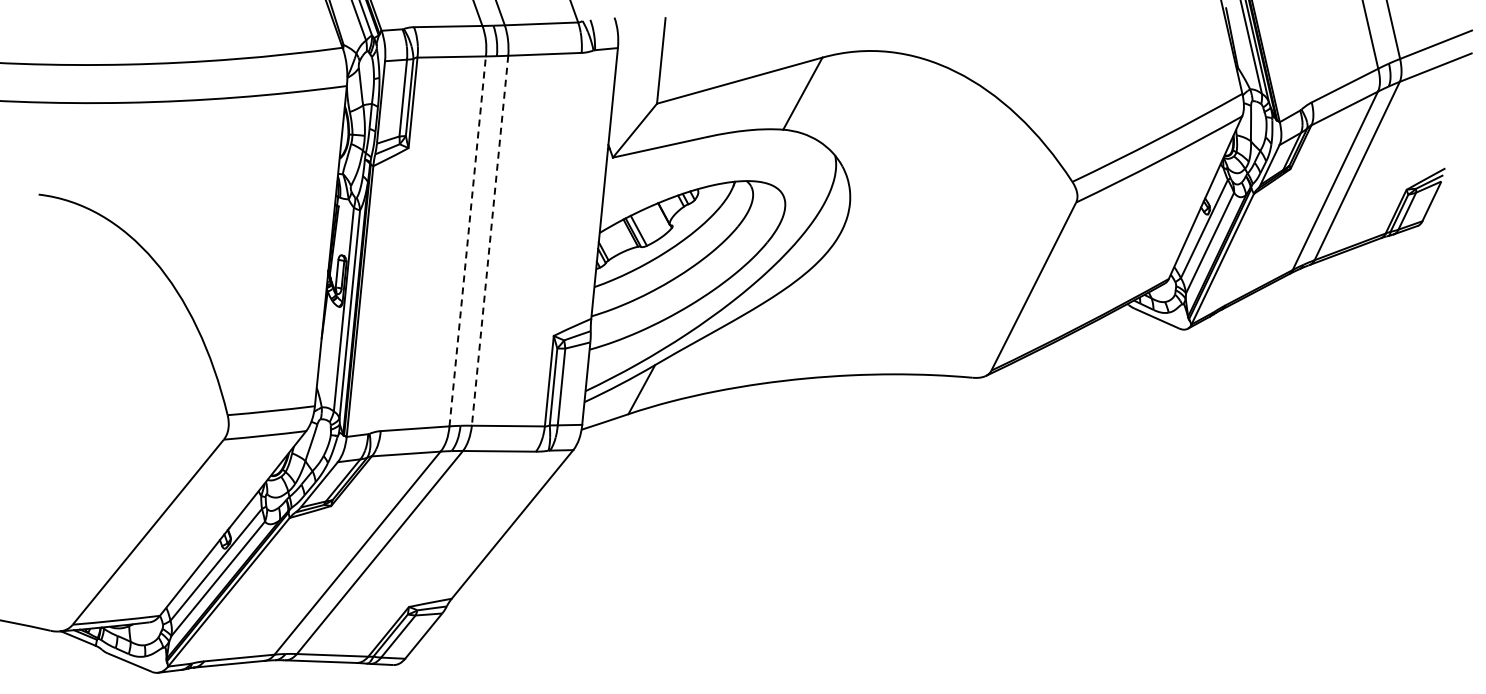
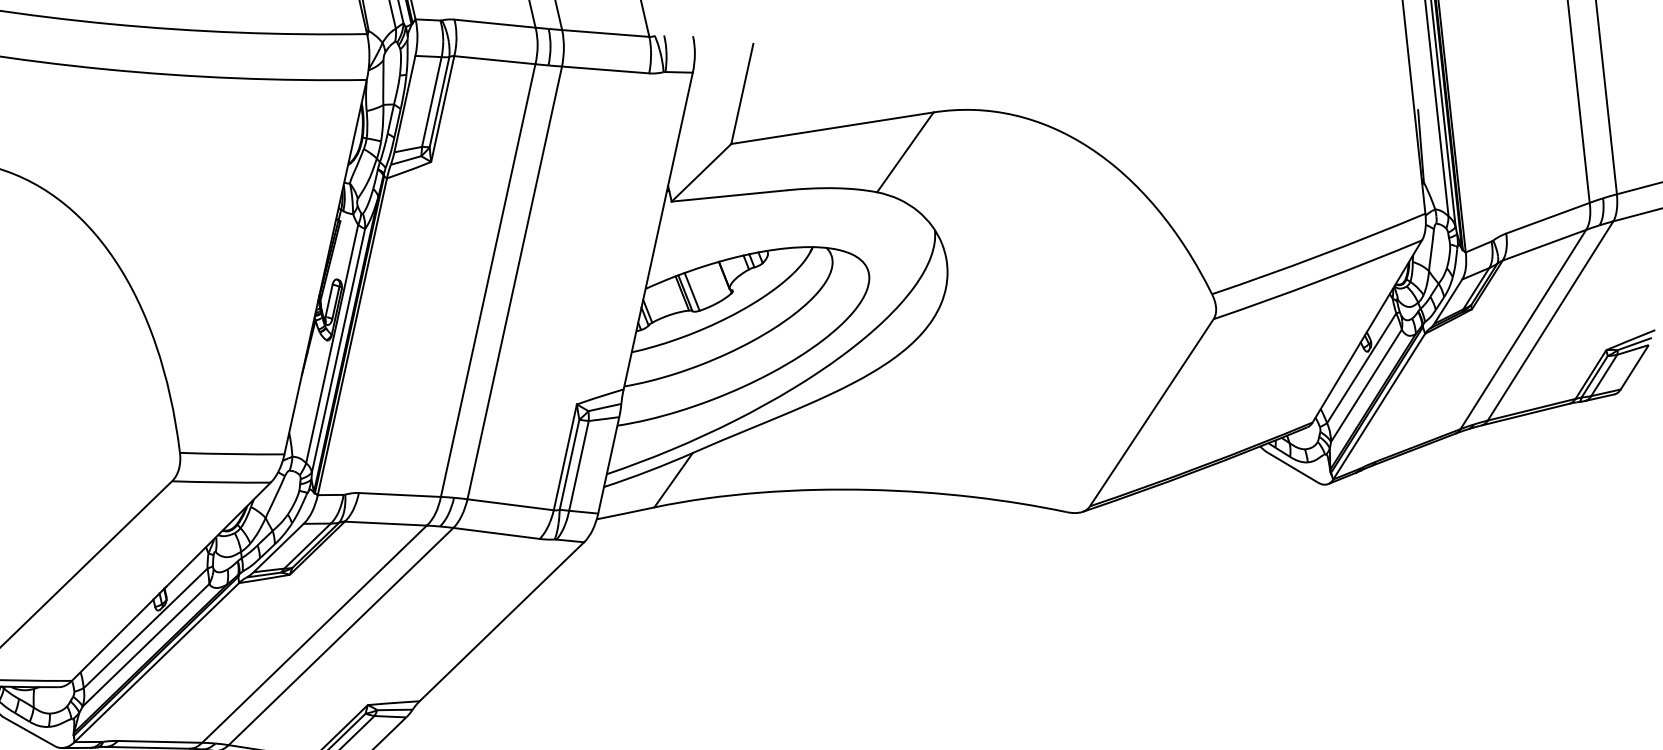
line: (490, 240) -> (515, 282), dashed -> solid
line: (467, 241) -> (487, 280), dashed -> solid

